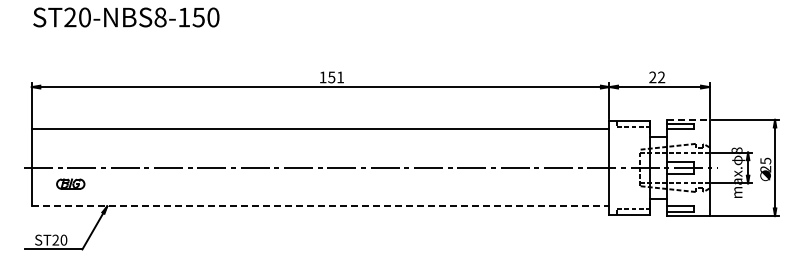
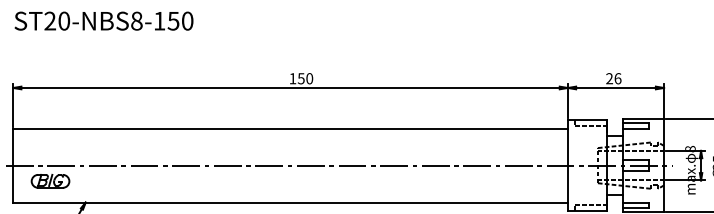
text: (340, 77) -> (309, 78), 151 -> 150
text: (661, 77) -> (617, 78), 22 -> 26
line: (688, 119) -> (643, 119), dashed -> solid
part: (70, 183) -> (50, 180), size x1.43
line: (320, 206) -> (290, 202), dashed -> solid

